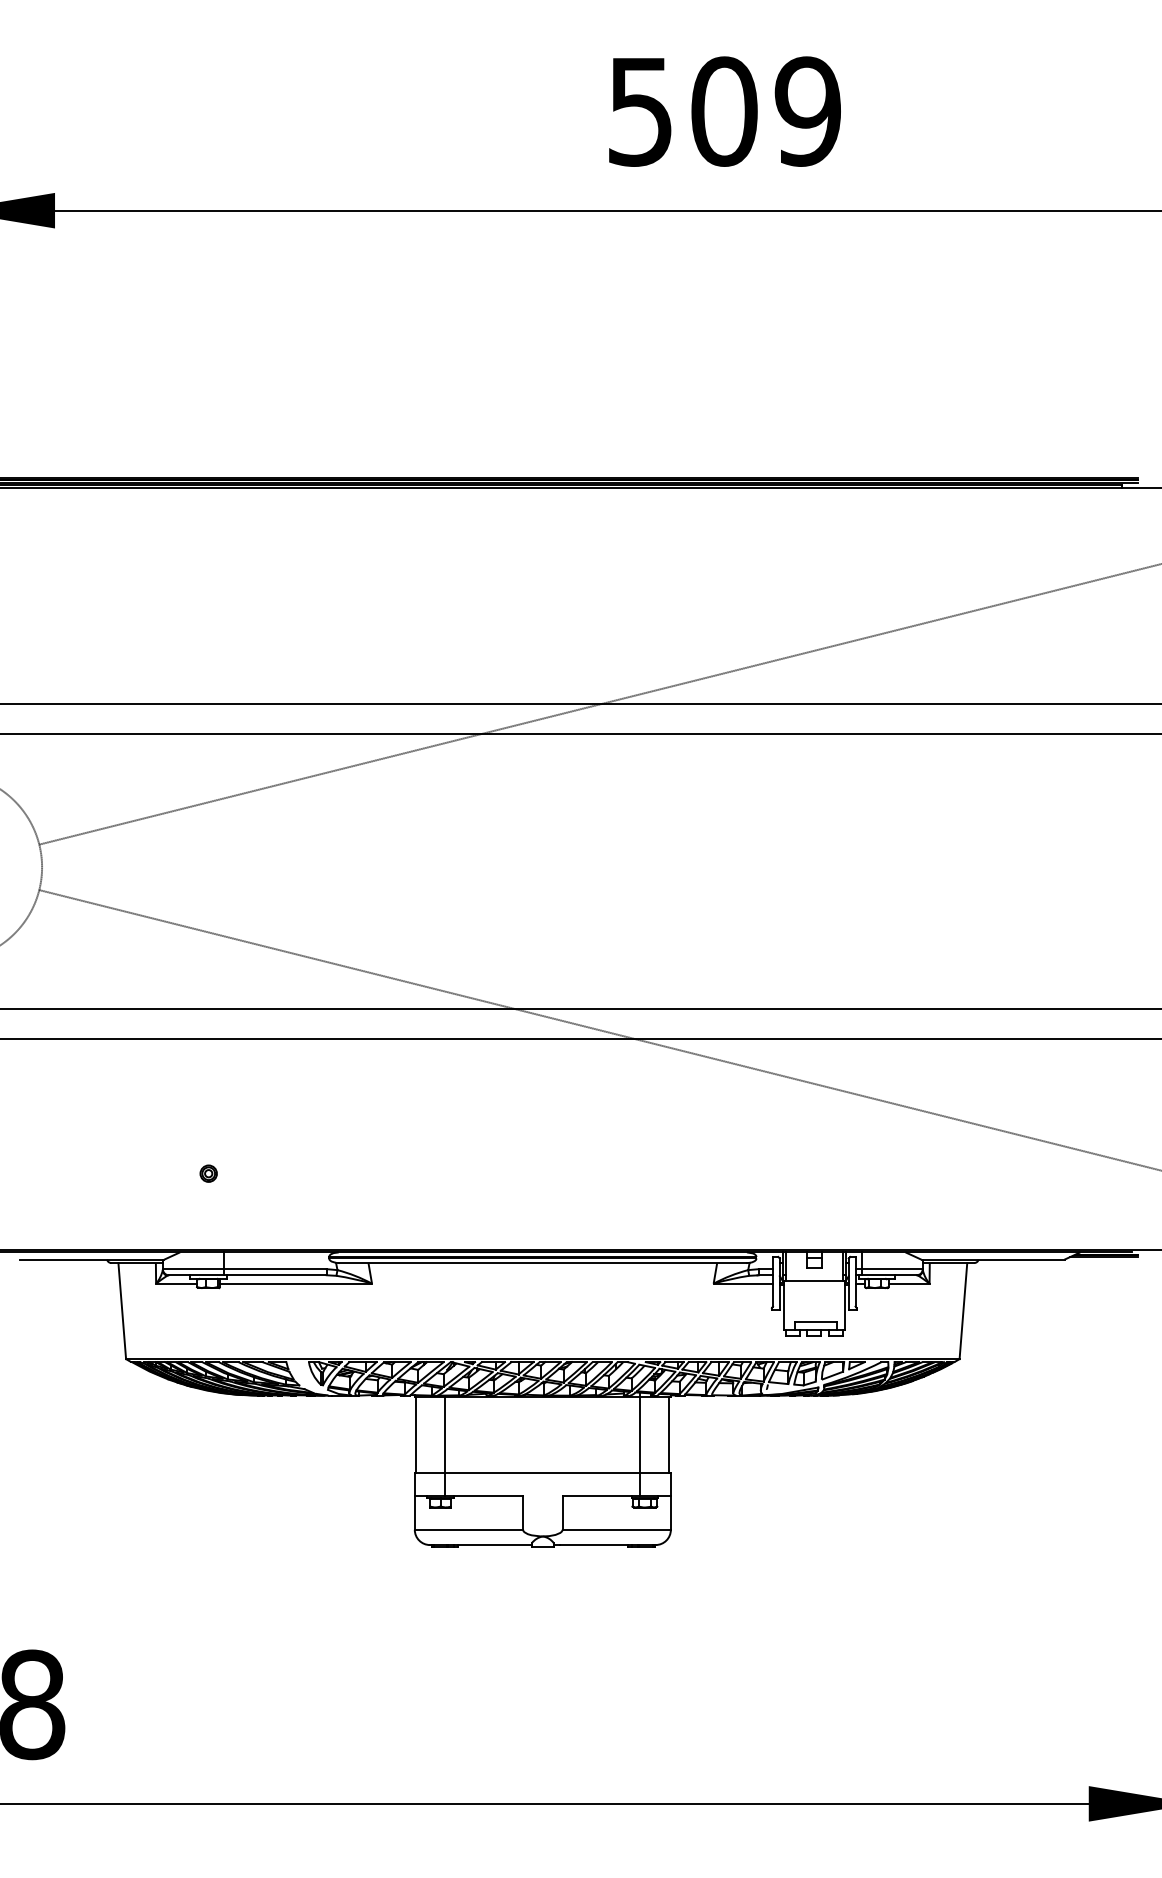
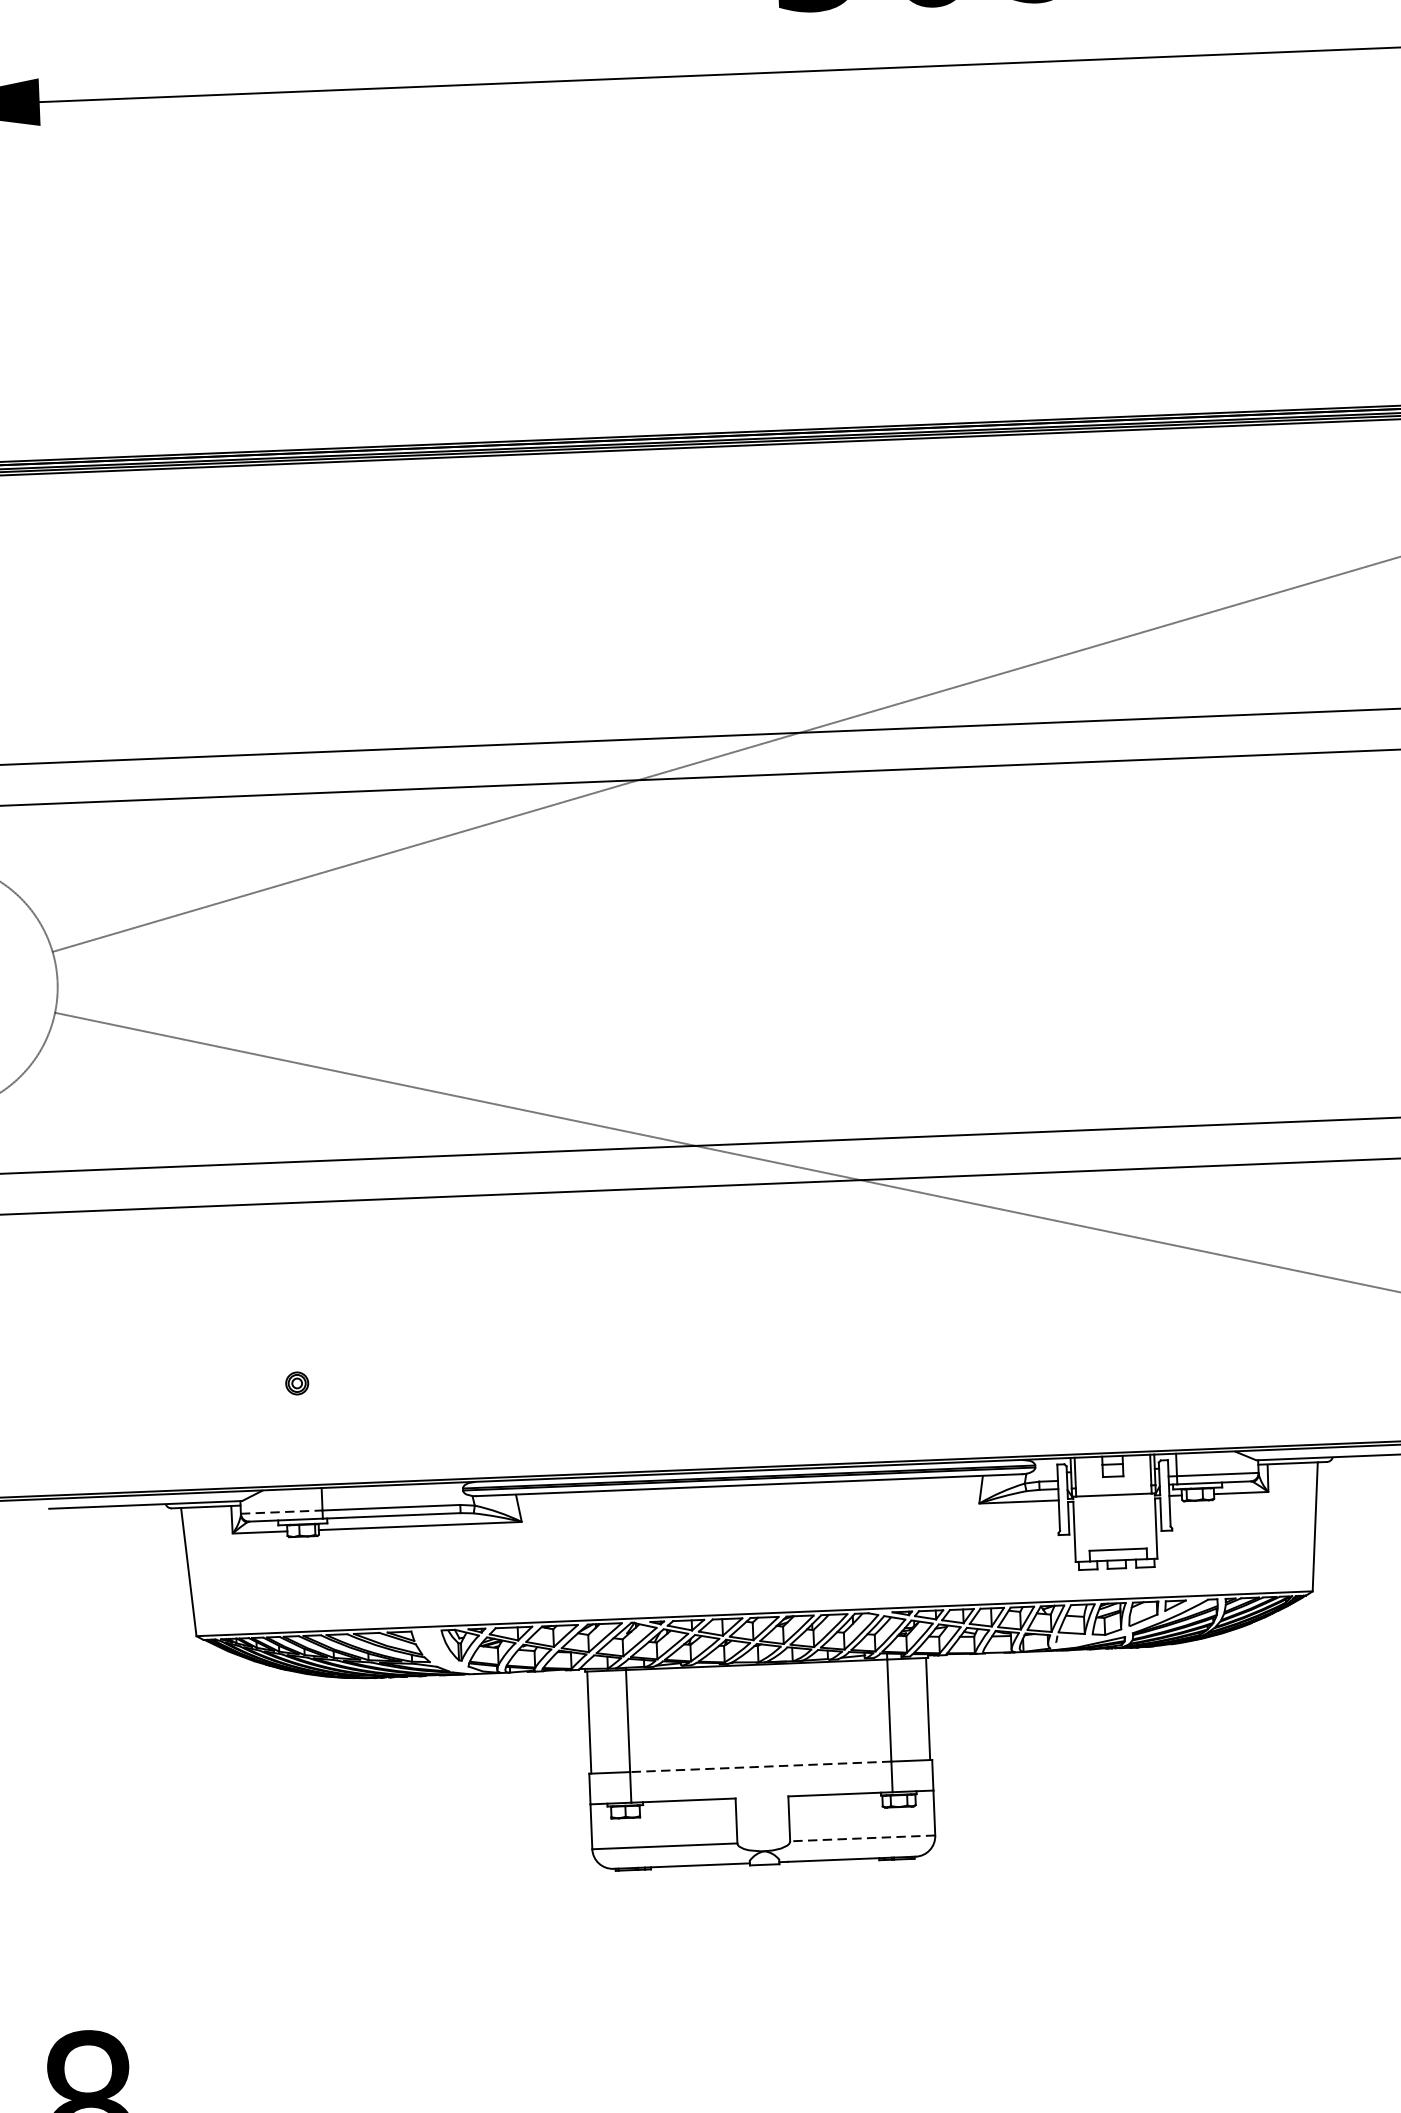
line: (193, 1269) -> (281, 1512), solid -> dashed
line: (542, 1473) -> (760, 1766), solid -> dashed
line: (616, 1529) -> (862, 1837), solid -> dashed

